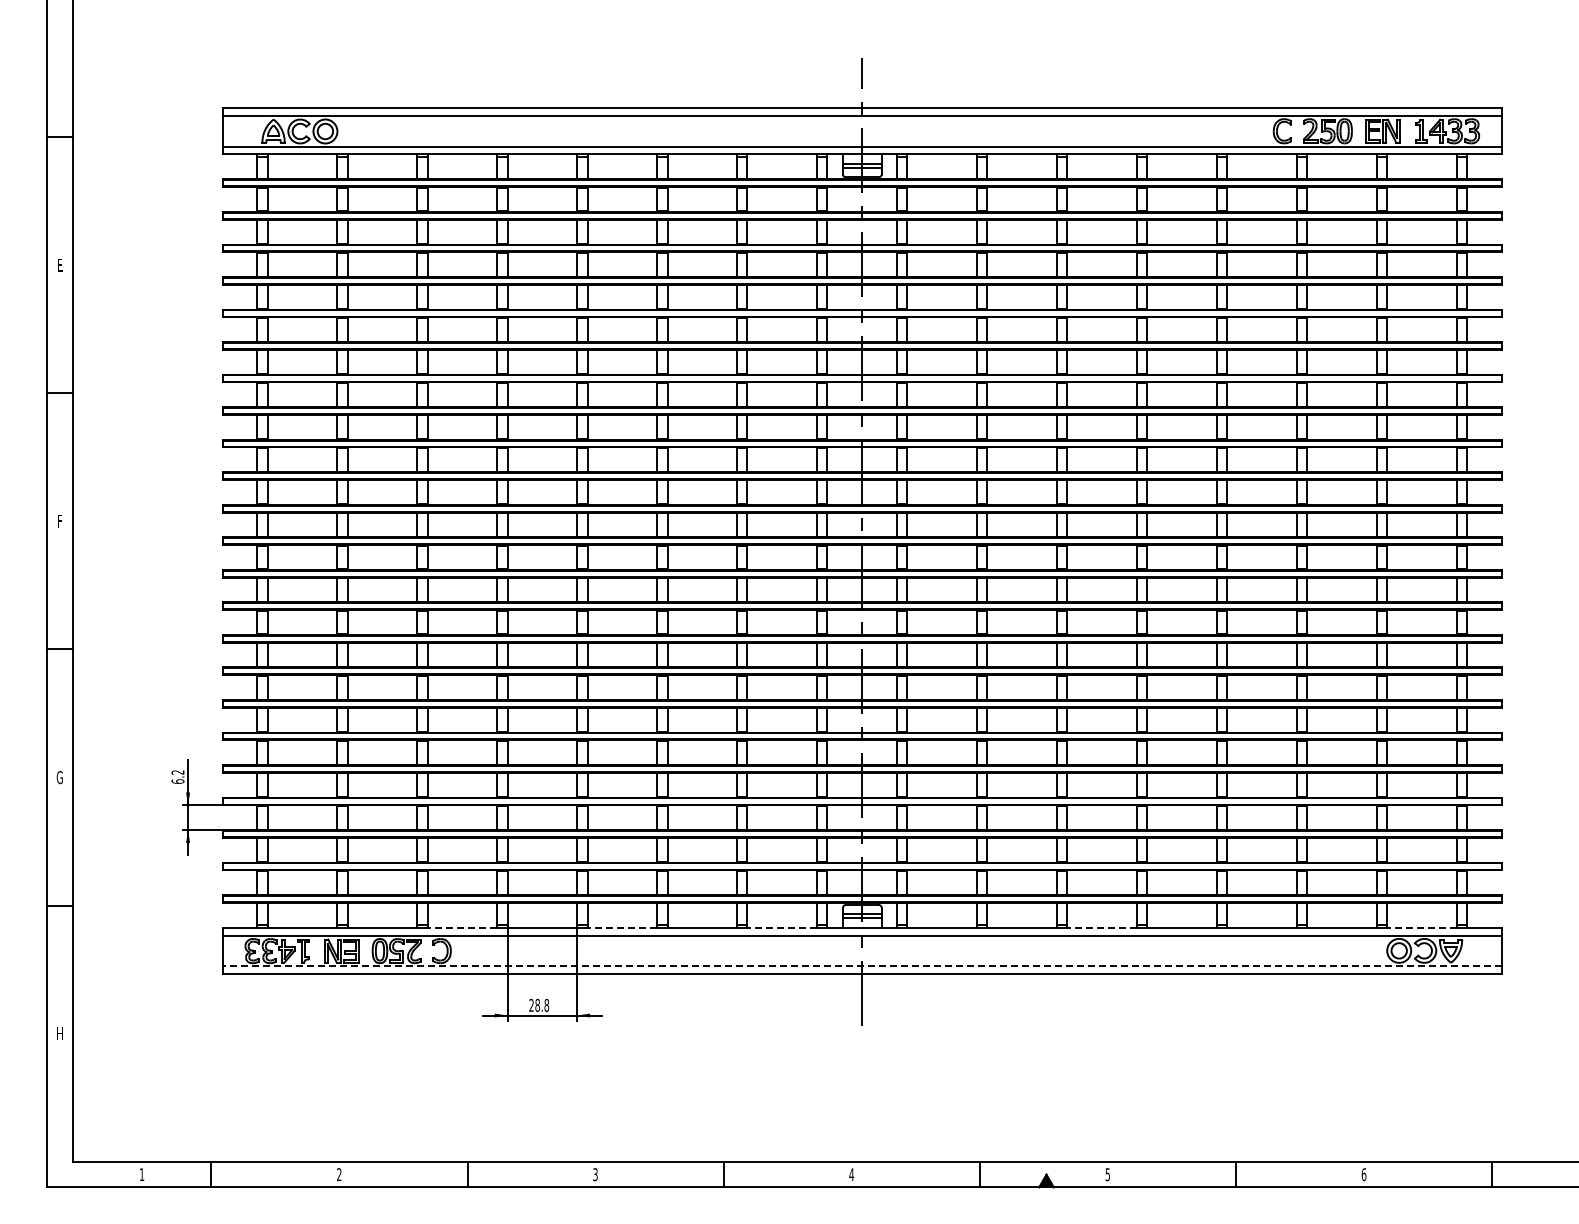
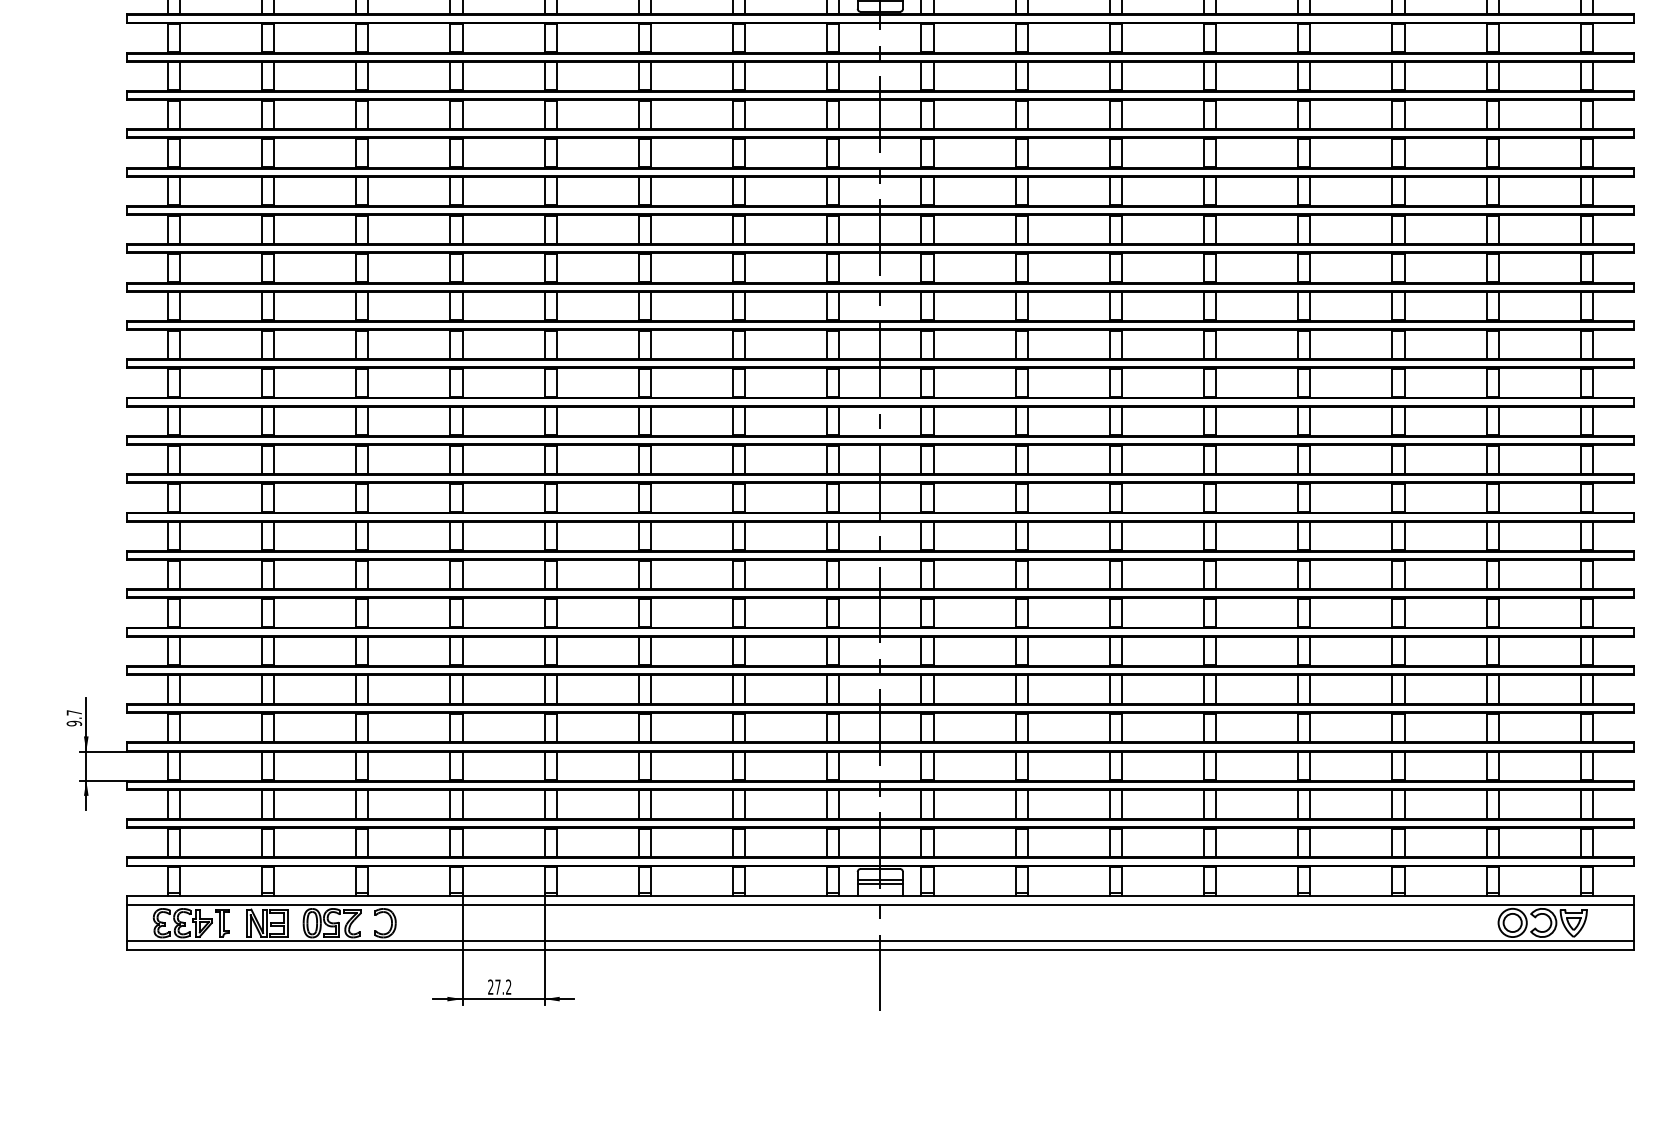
text: (177, 776) -> (73, 717), 6.2 -> 9.7
line: (462, 928) -> (409, 896), dashed -> solid
line: (622, 928) -> (597, 896), dashed -> solid
line: (782, 928) -> (786, 896), dashed -> solid
line: (1102, 928) -> (1163, 896), dashed -> solid
line: (1422, 928) -> (1540, 896), dashed -> solid
line: (862, 966) -> (880, 941), dashed -> solid
text: (542, 1004) -> (503, 986), 28.8 -> 27.2

